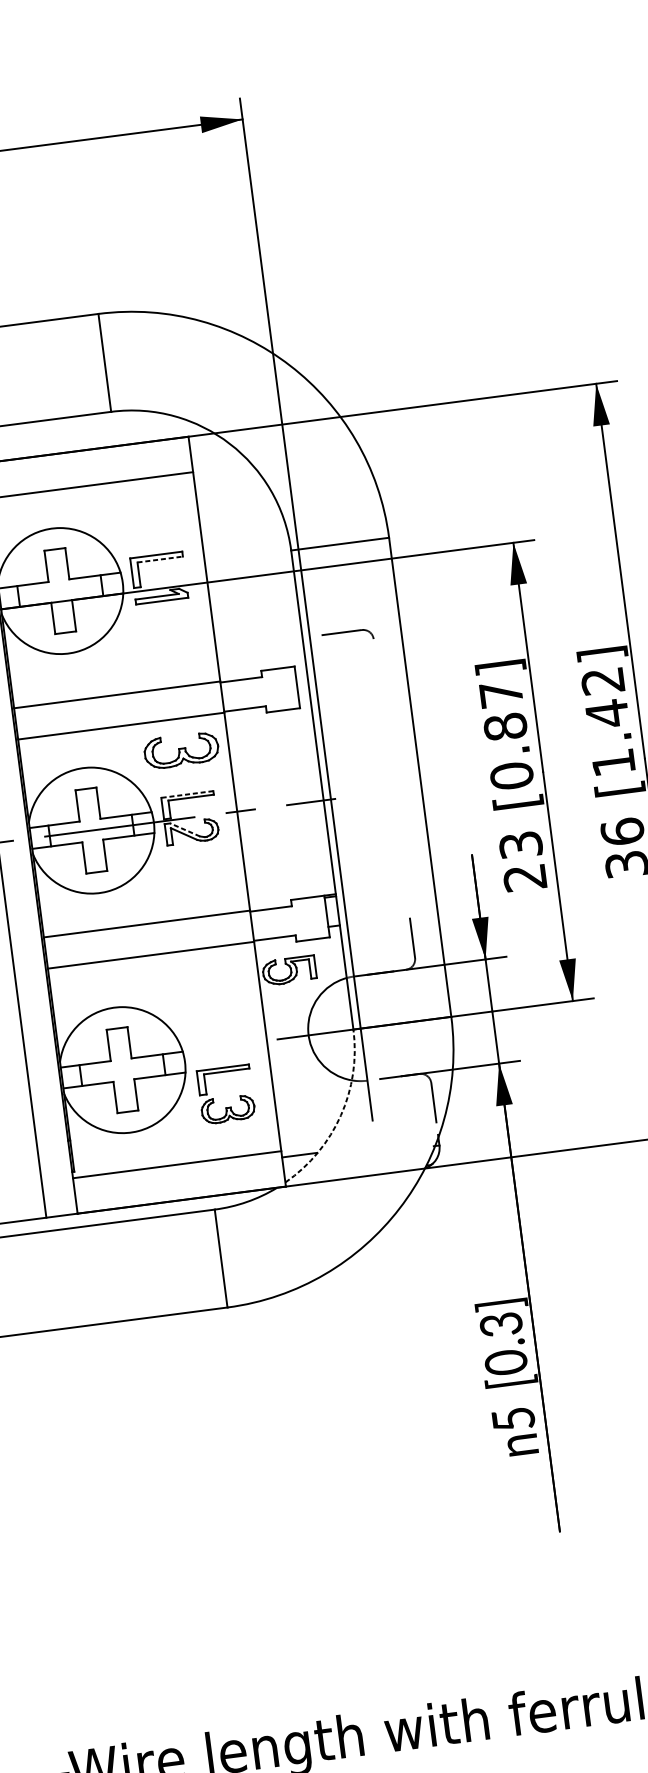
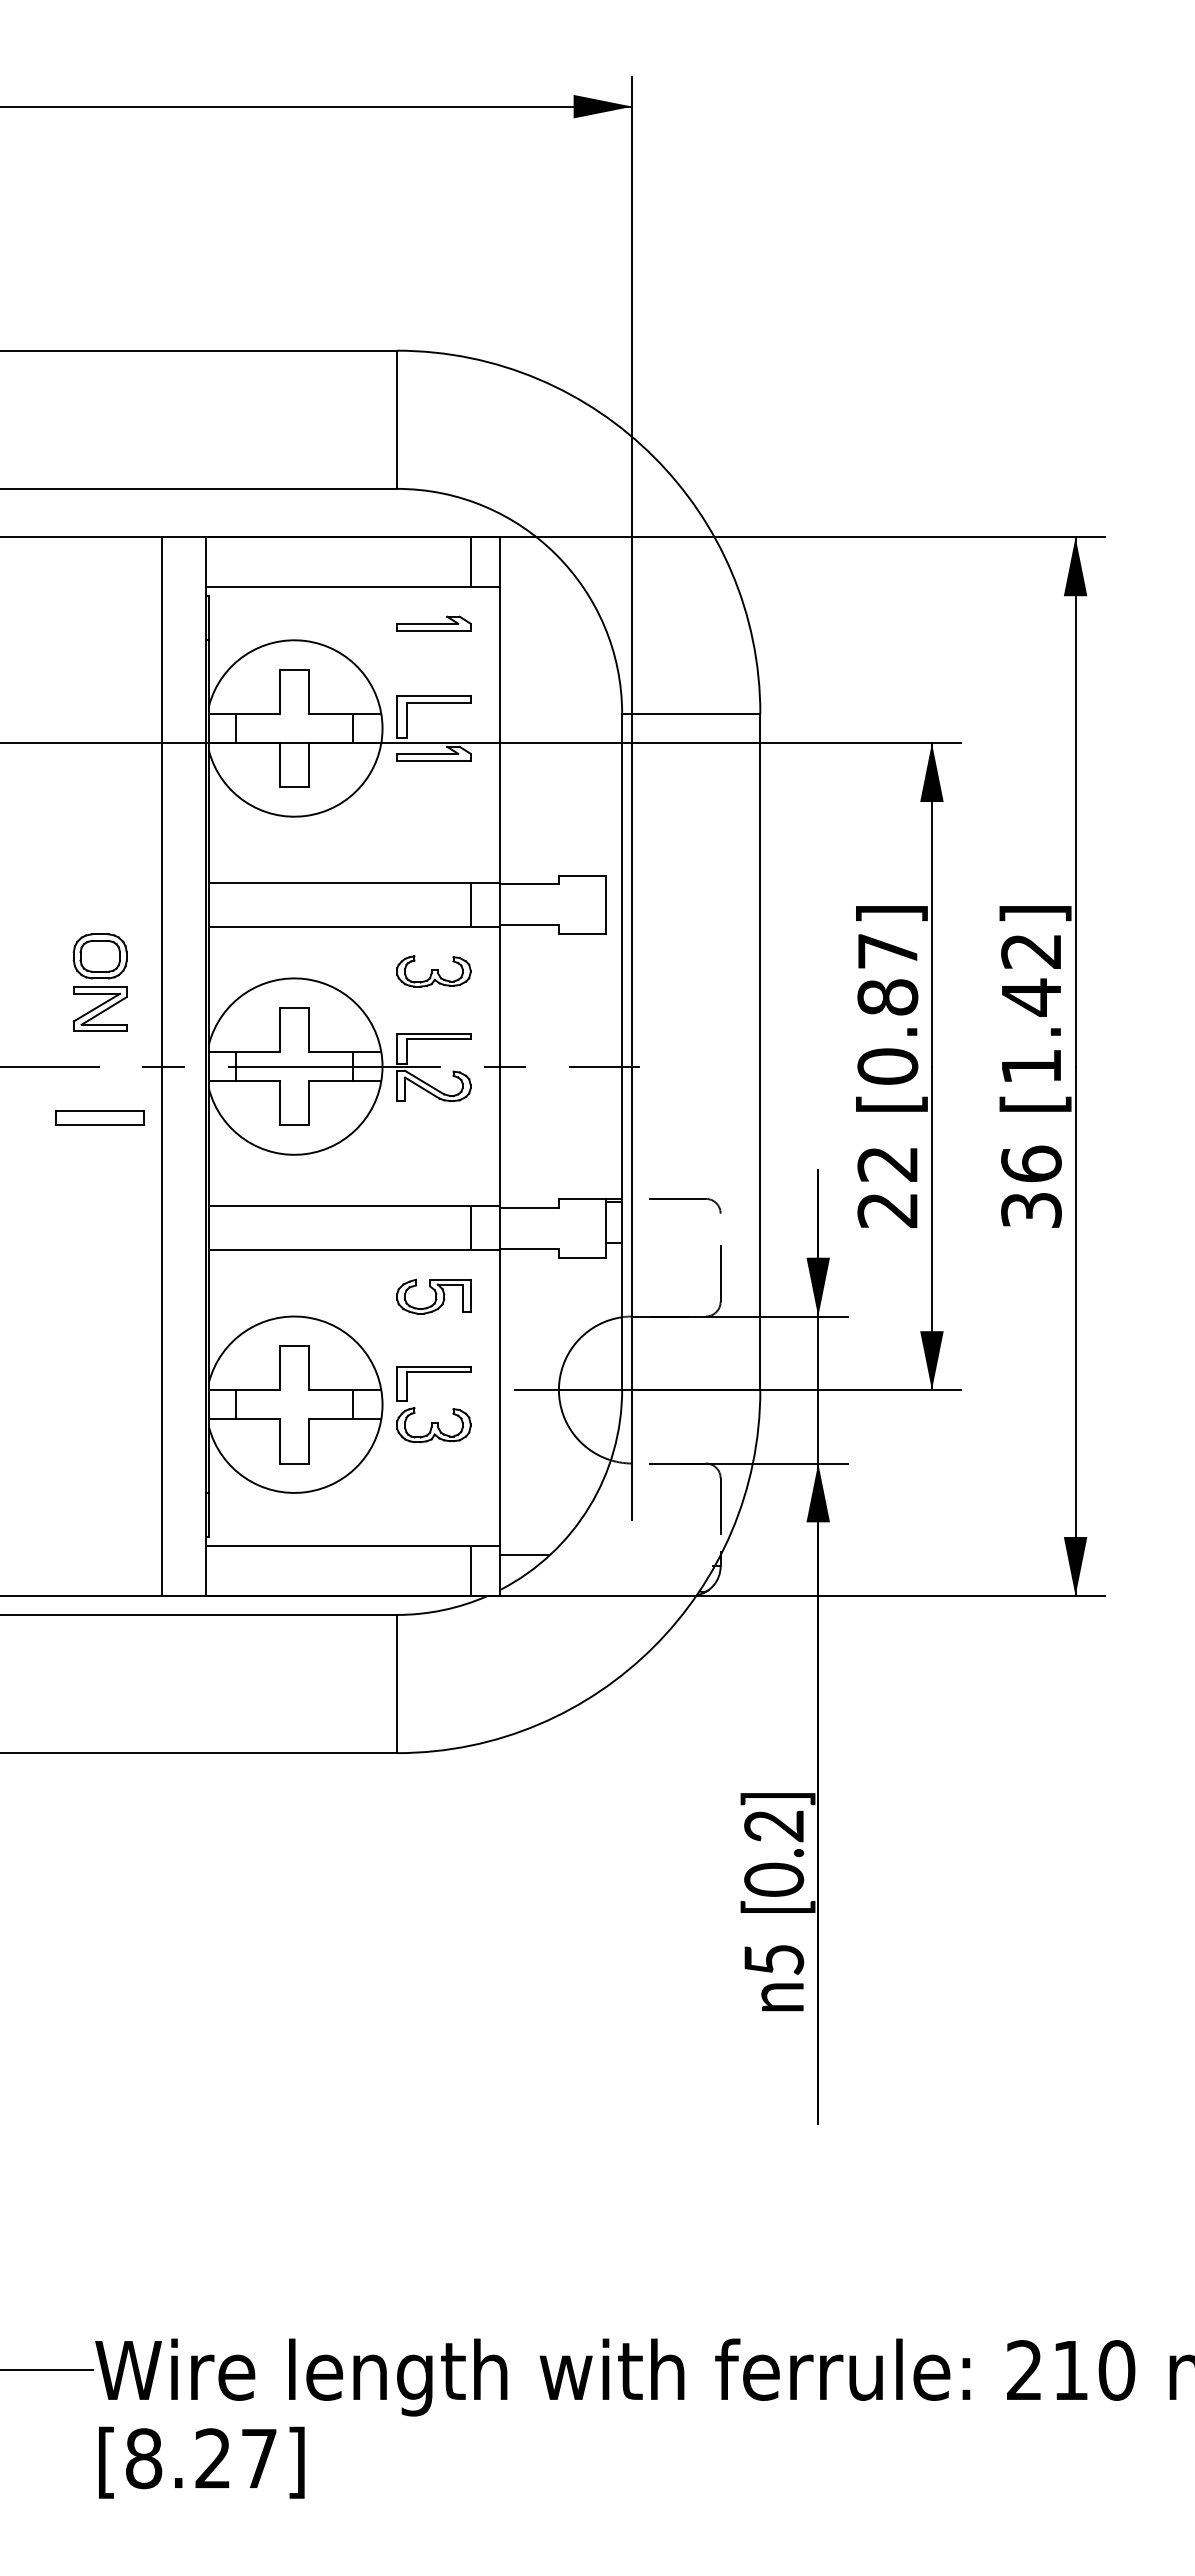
line: (169, 457) -> (470, 562), added
part: (149, 503) -> (433, 623), added
line: (160, 559) -> (439, 702), dashed -> solid
part: (348, 636) -> (685, 1205), moved
line: (201, 699) -> (470, 904), added
part: (181, 750) -> (433, 971), size x0.71
line: (186, 794) -> (433, 1033), dashed -> solid
line: (185, 829) -> (424, 1082), dashed -> solid
text: (520, 844) -> (887, 1163), 23 -> 22
line: (231, 929) -> (470, 1228), added
part: (289, 970) -> (433, 1296), moved
part: (227, 1107) -> (433, 1422), moved
arc: (341, 1115) -> (589, 1507), dashed -> solid
line: (262, 1171) -> (470, 1570), added
text: (501, 1324) -> (774, 1826), [0.3] -> [0.2]

